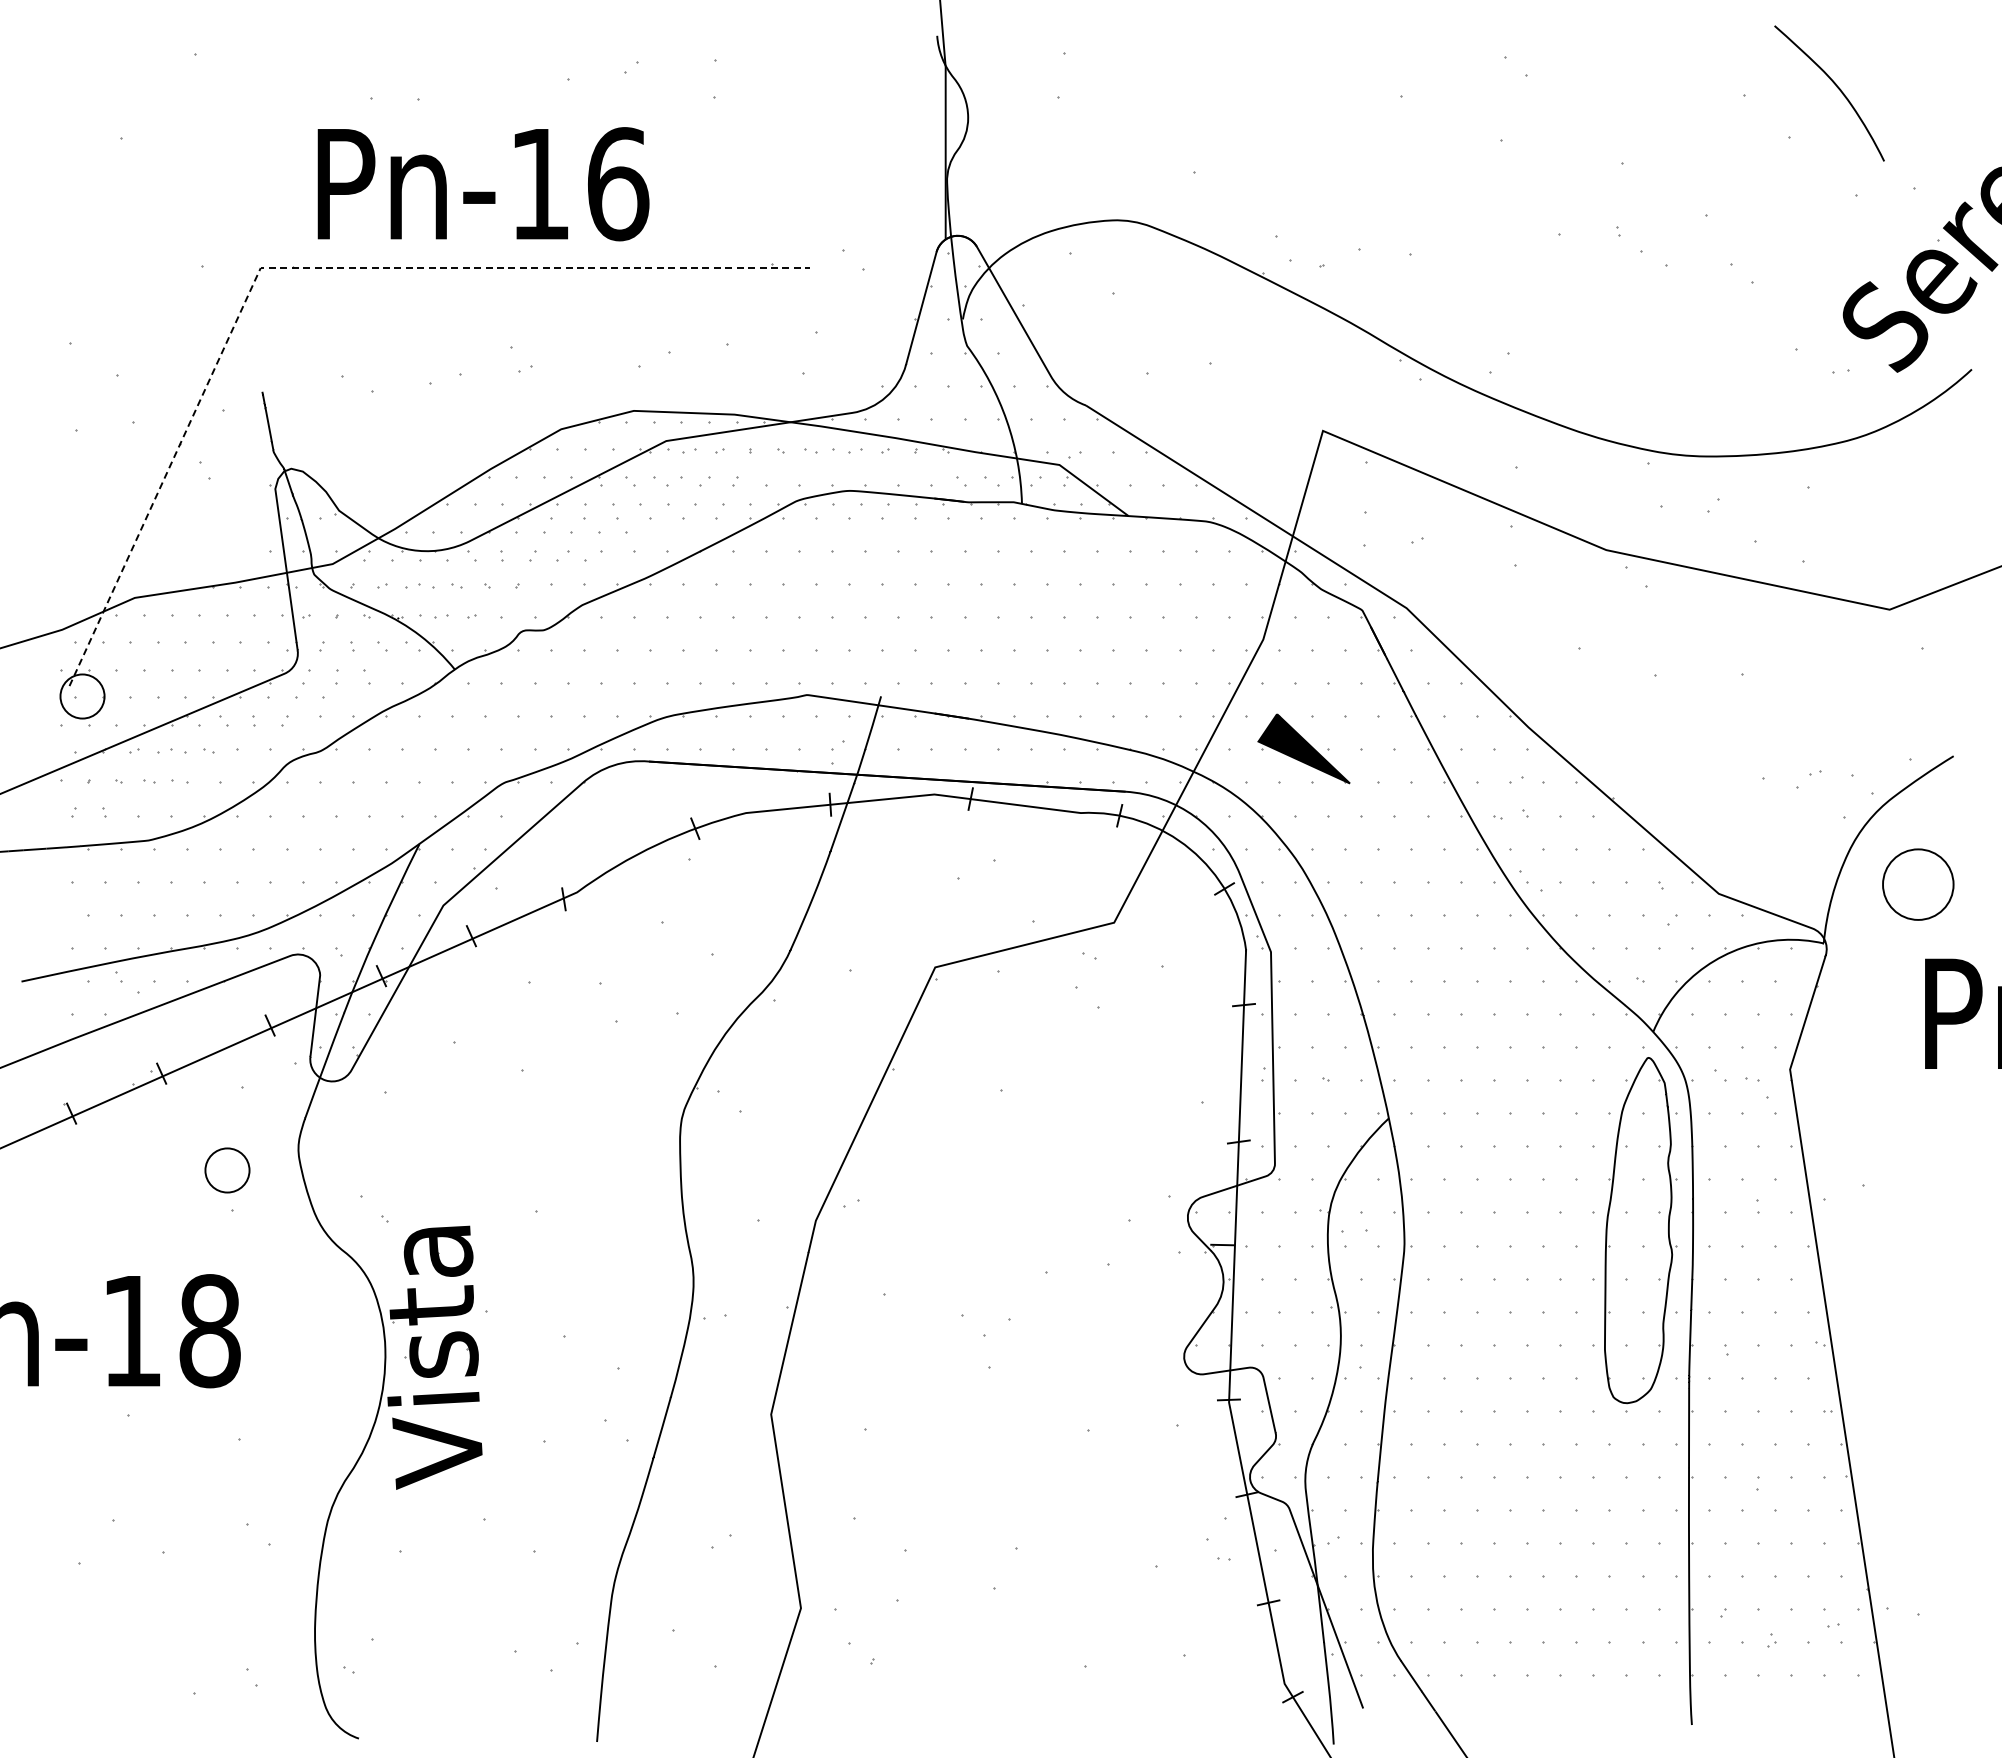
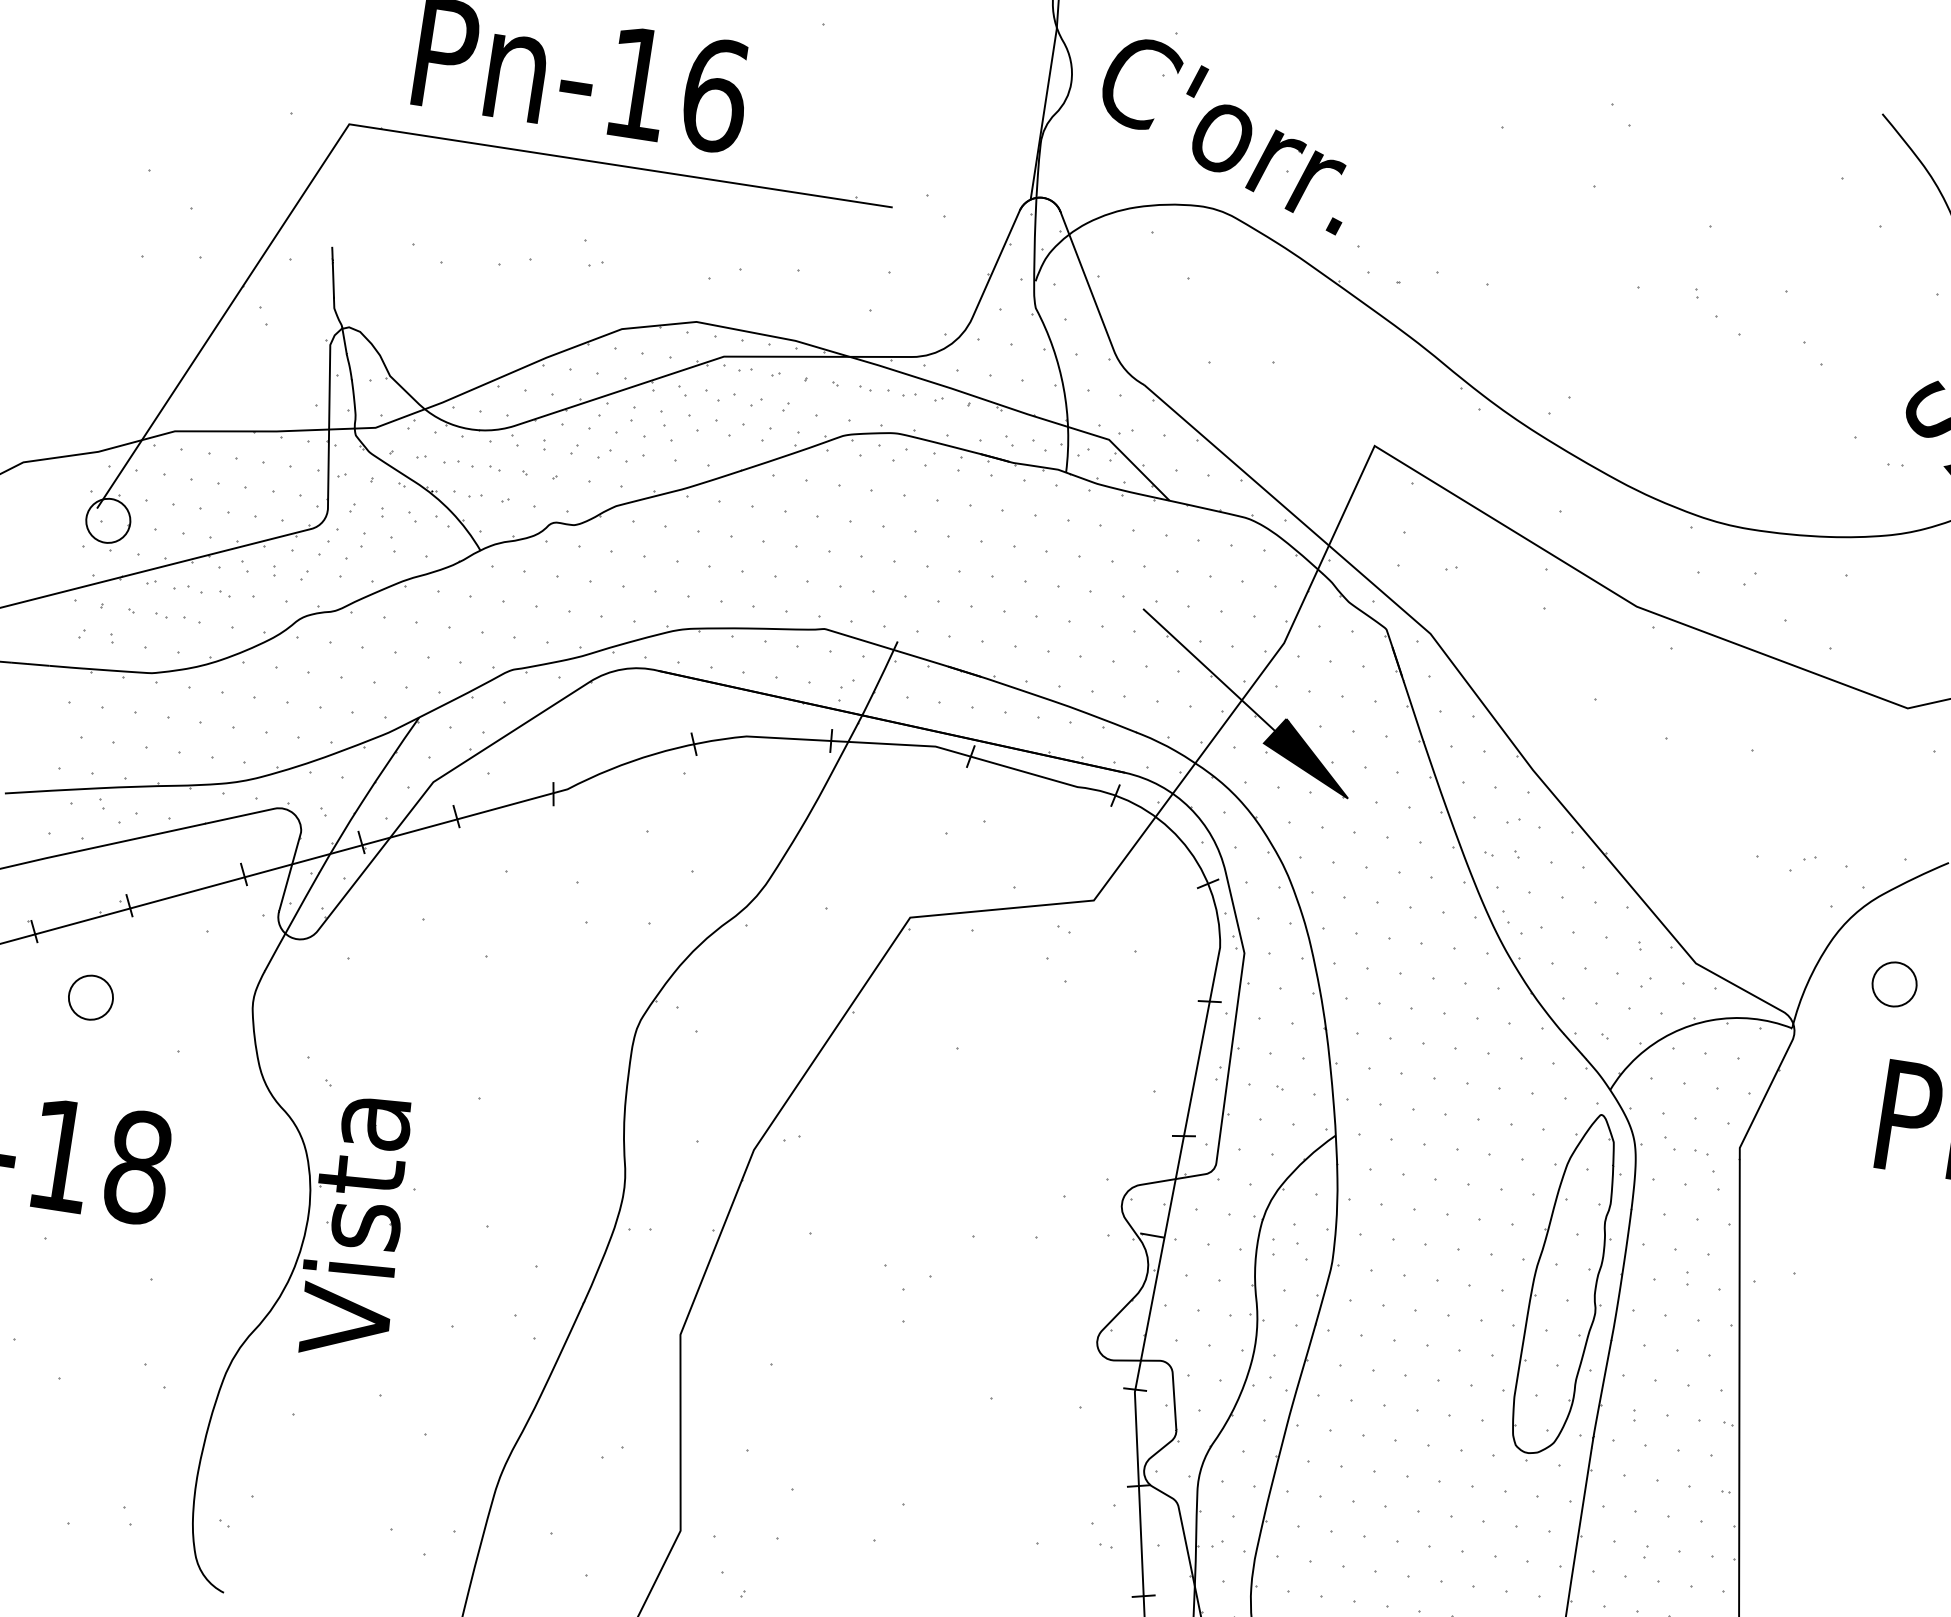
part: (1128, 145) -> (1225, 134), added
line: (305, 268) -> (393, 131), dashed -> solid
line: (1193, 677) -> (1209, 670), added
part: (1918, 884) -> (1894, 984), size x0.62
part: (227, 1170) -> (90, 997), moved

